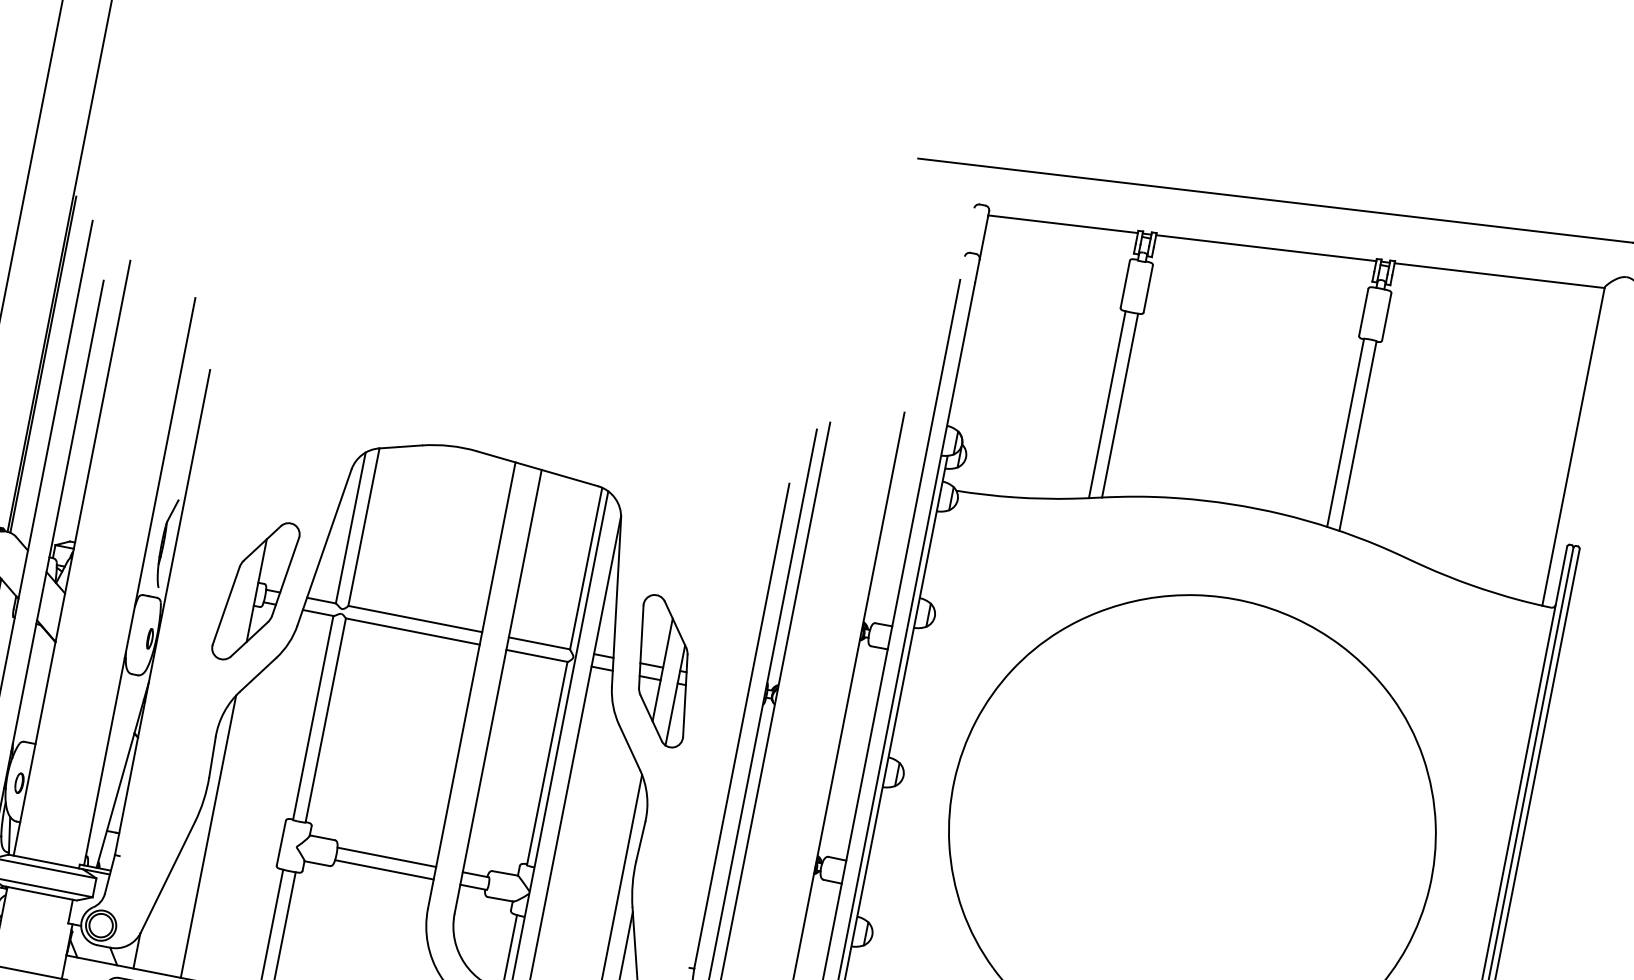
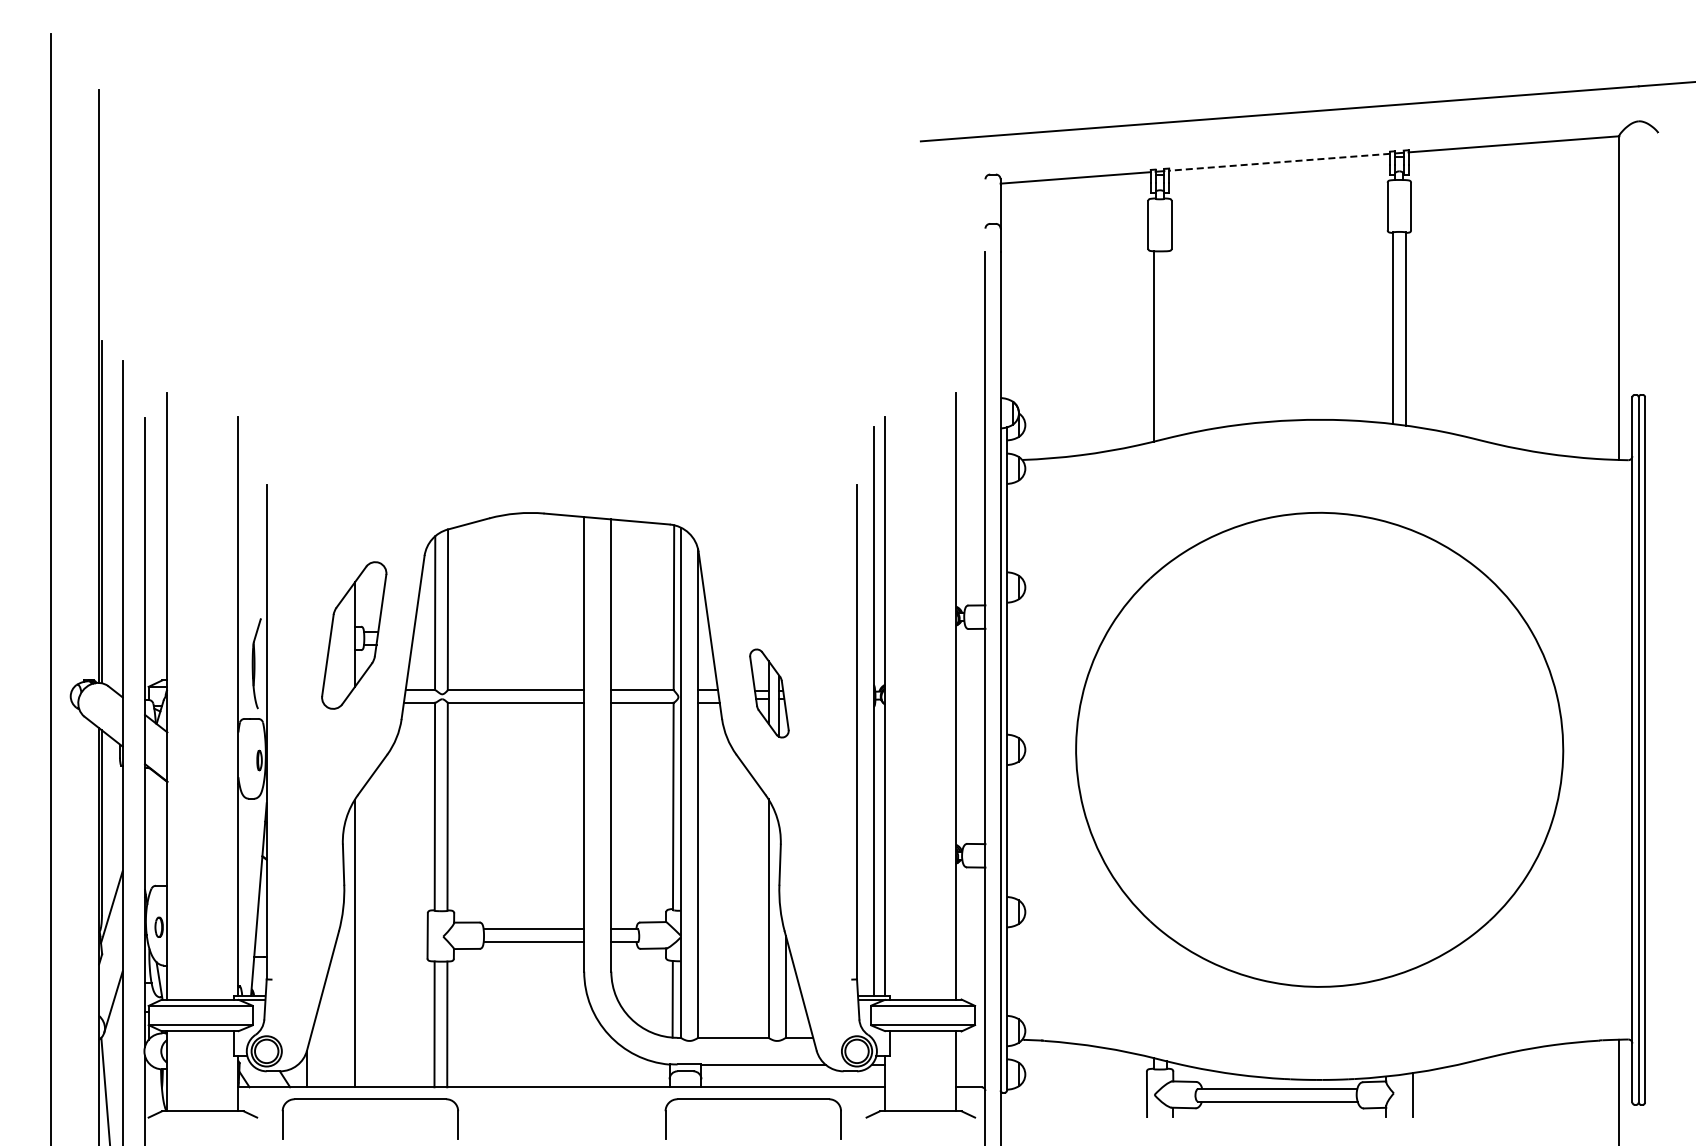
line: (1266, 248) -> (1279, 162), solid -> dashed
line: (1120, 405) -> (1166, 344), removed
part: (256, 591) -> (354, 635), moved
part: (663, 671) -> (769, 693), size x0.6

